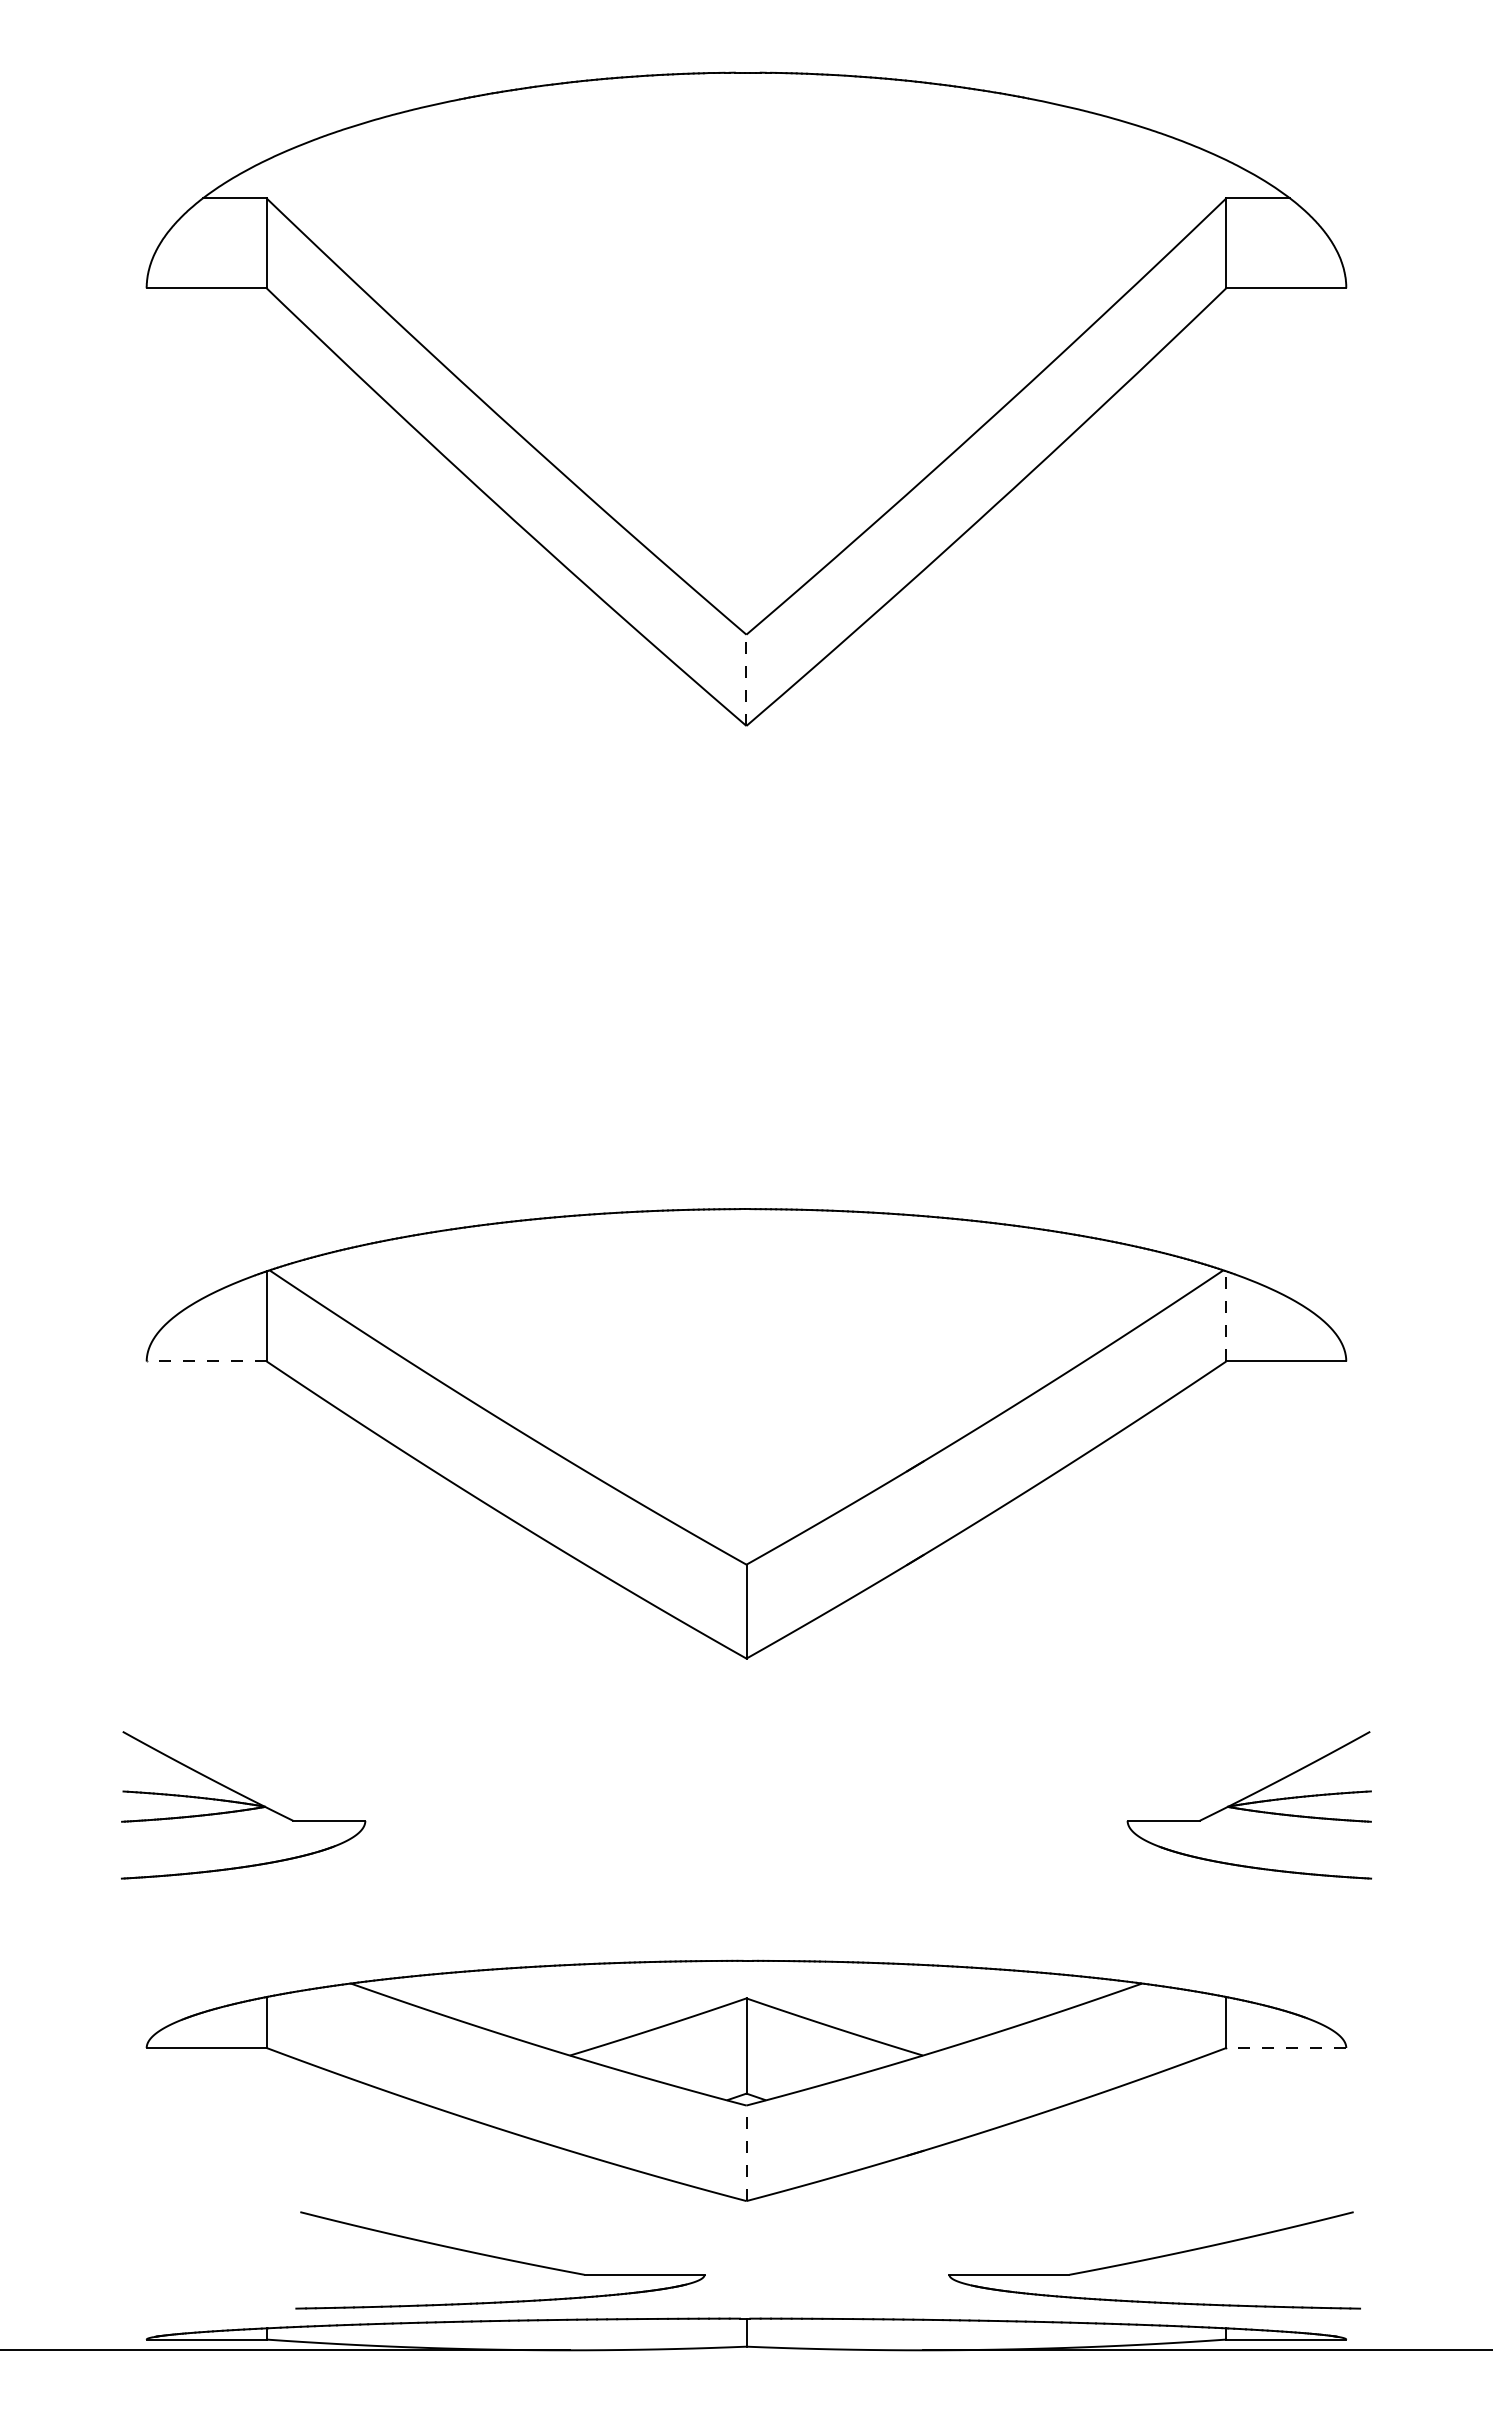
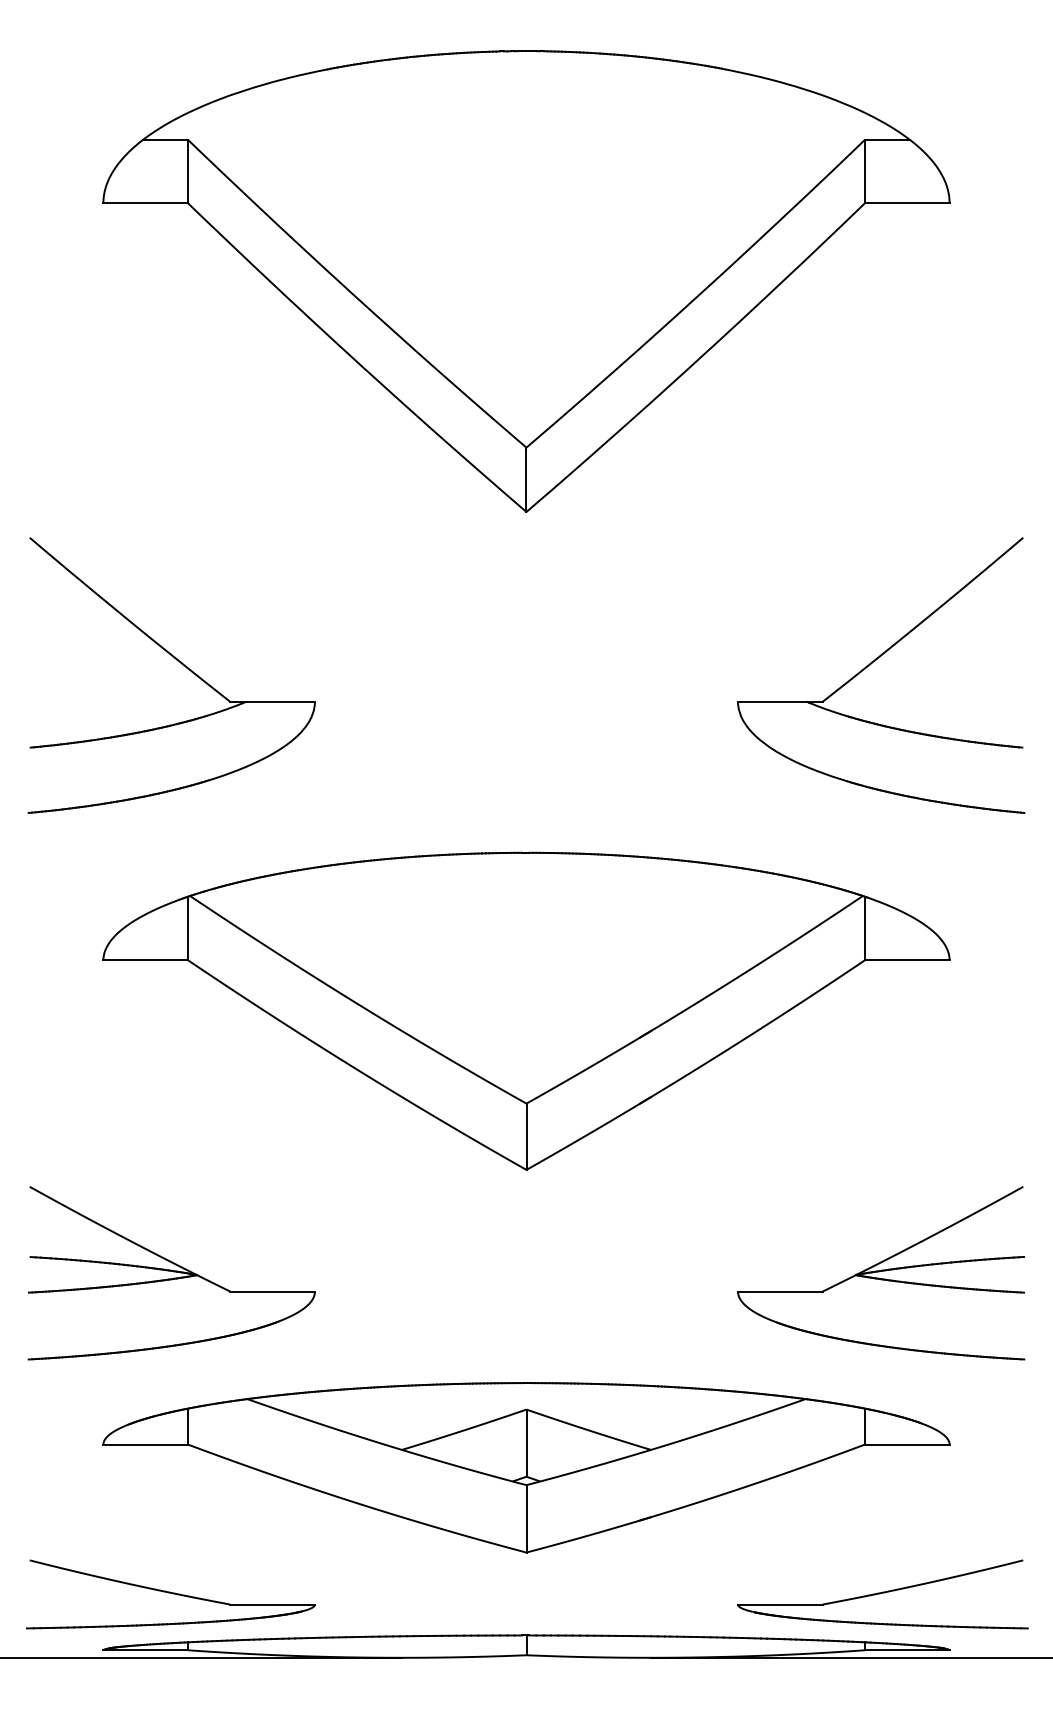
line: (746, 680) -> (526, 479), dashed -> solid
part: (1238, 939) -> (873, 662), added
part: (258, 942) -> (182, 664), added
line: (1226, 1315) -> (865, 927), dashed -> solid
line: (206, 1361) -> (145, 960), dashed -> solid
part: (243, 1805) -> (171, 1273), size x1.67
part: (1249, 1805) -> (881, 1273), size x1.67
line: (1286, 2048) -> (907, 1444), dashed -> solid
line: (746, 2153) -> (526, 1518), dashed -> solid
part: (500, 2260) -> (170, 1594), moved
part: (1154, 2260) -> (882, 1594), moved

